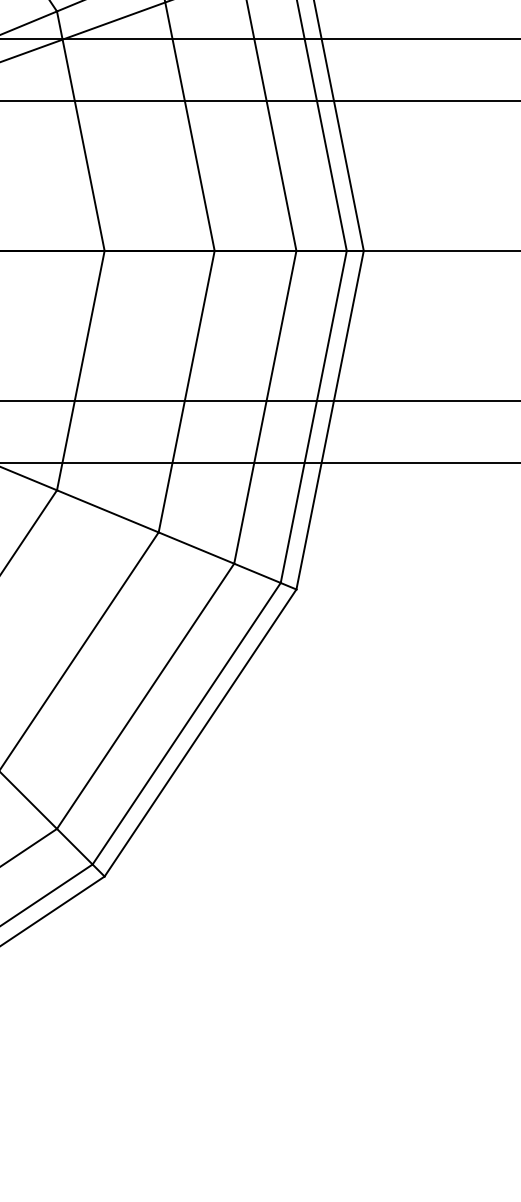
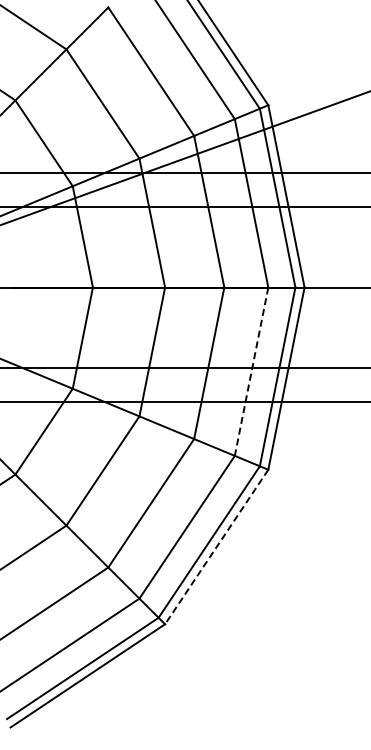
line: (265, 406) -> (251, 371), solid -> dashed
line: (200, 733) -> (216, 547), solid -> dashed

